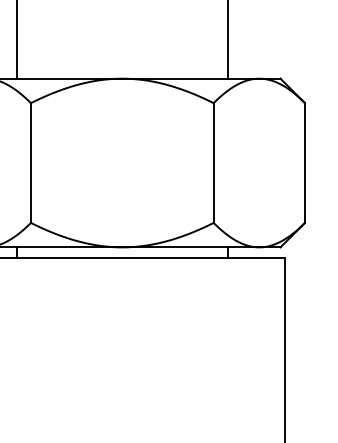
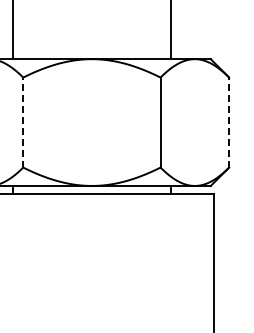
line: (31, 162) -> (23, 122), solid -> dashed
line: (305, 162) -> (229, 122), solid -> dashed

